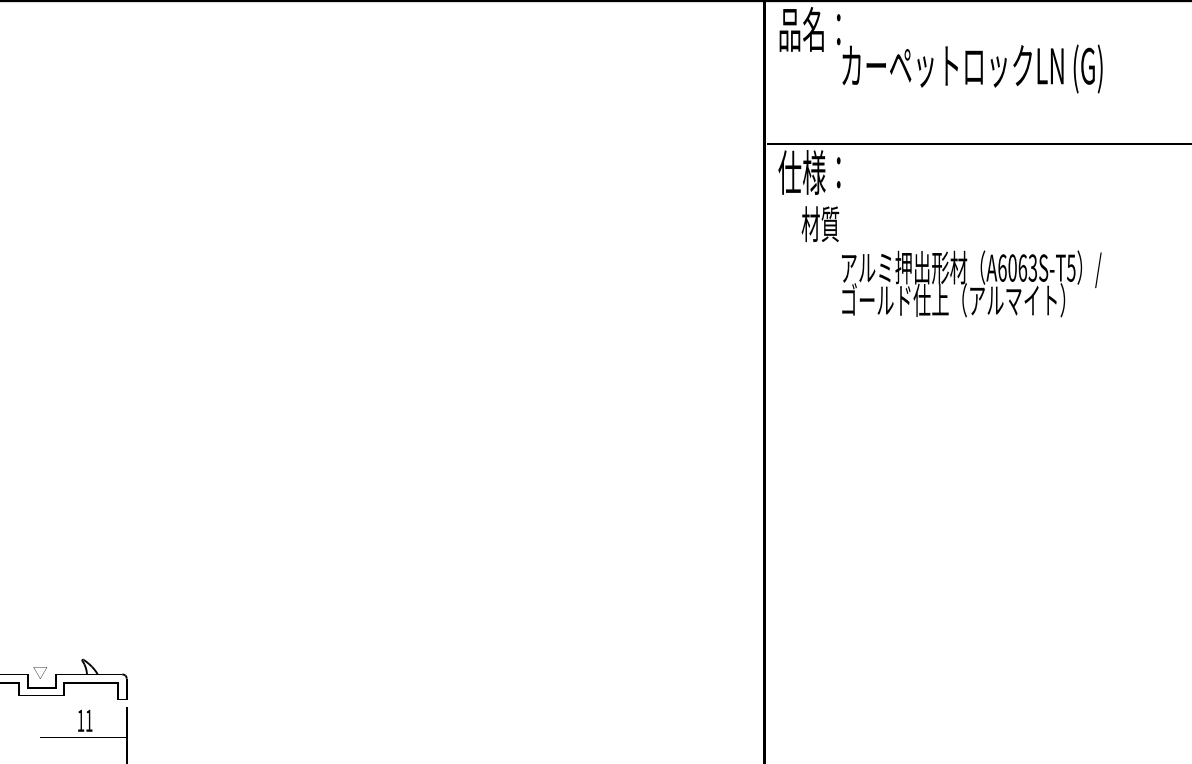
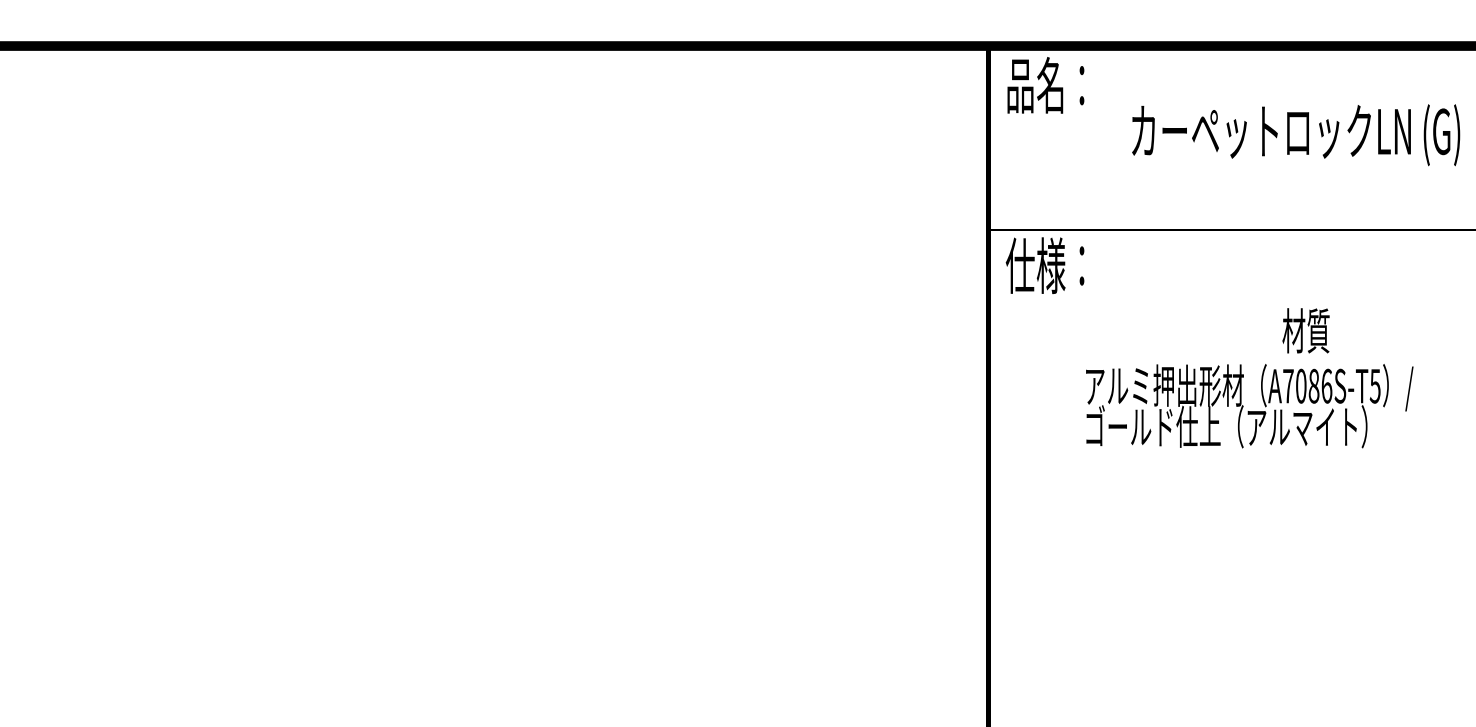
text: (972, 68) -> (1296, 134), moved
text: (820, 223) -> (1306, 329), moved
text: (1017, 267) -> (1307, 385), A6063S-T5 -> A7086S-T5

